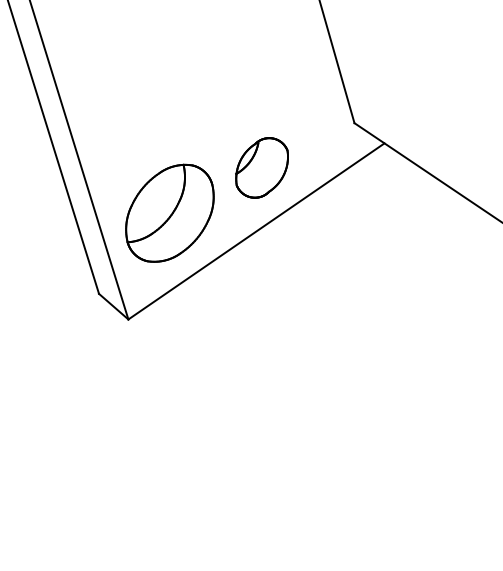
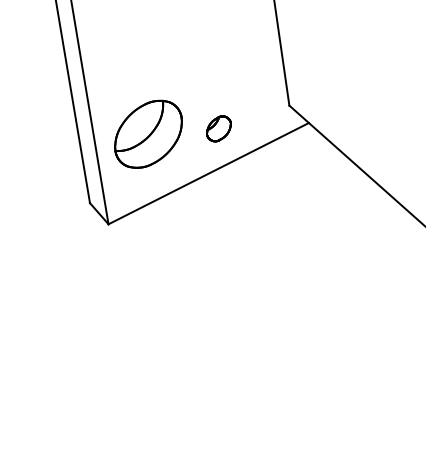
part: (261, 167) -> (218, 128), size x0.6
part: (169, 212) -> (148, 133), moved

